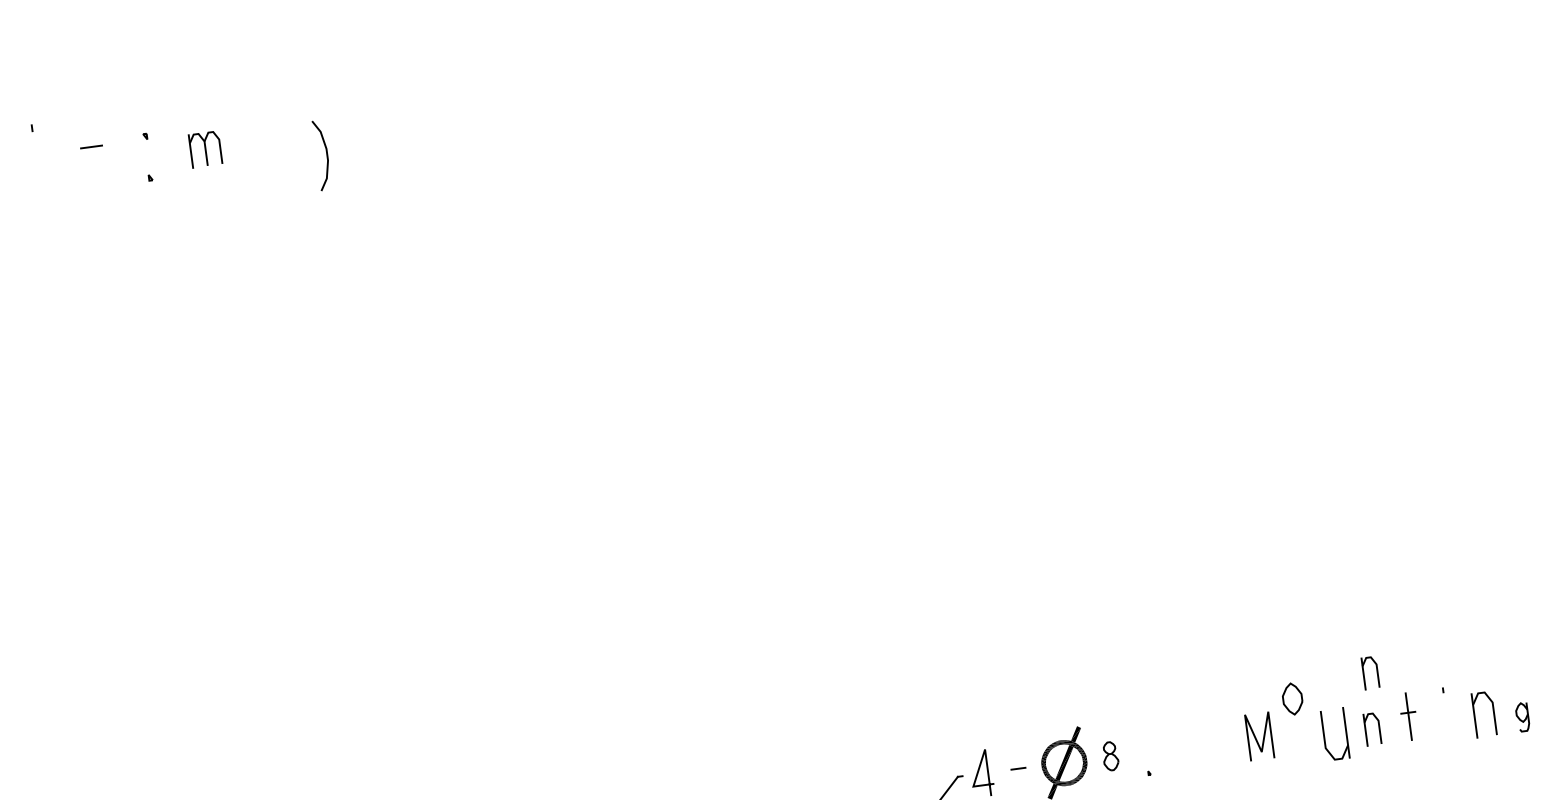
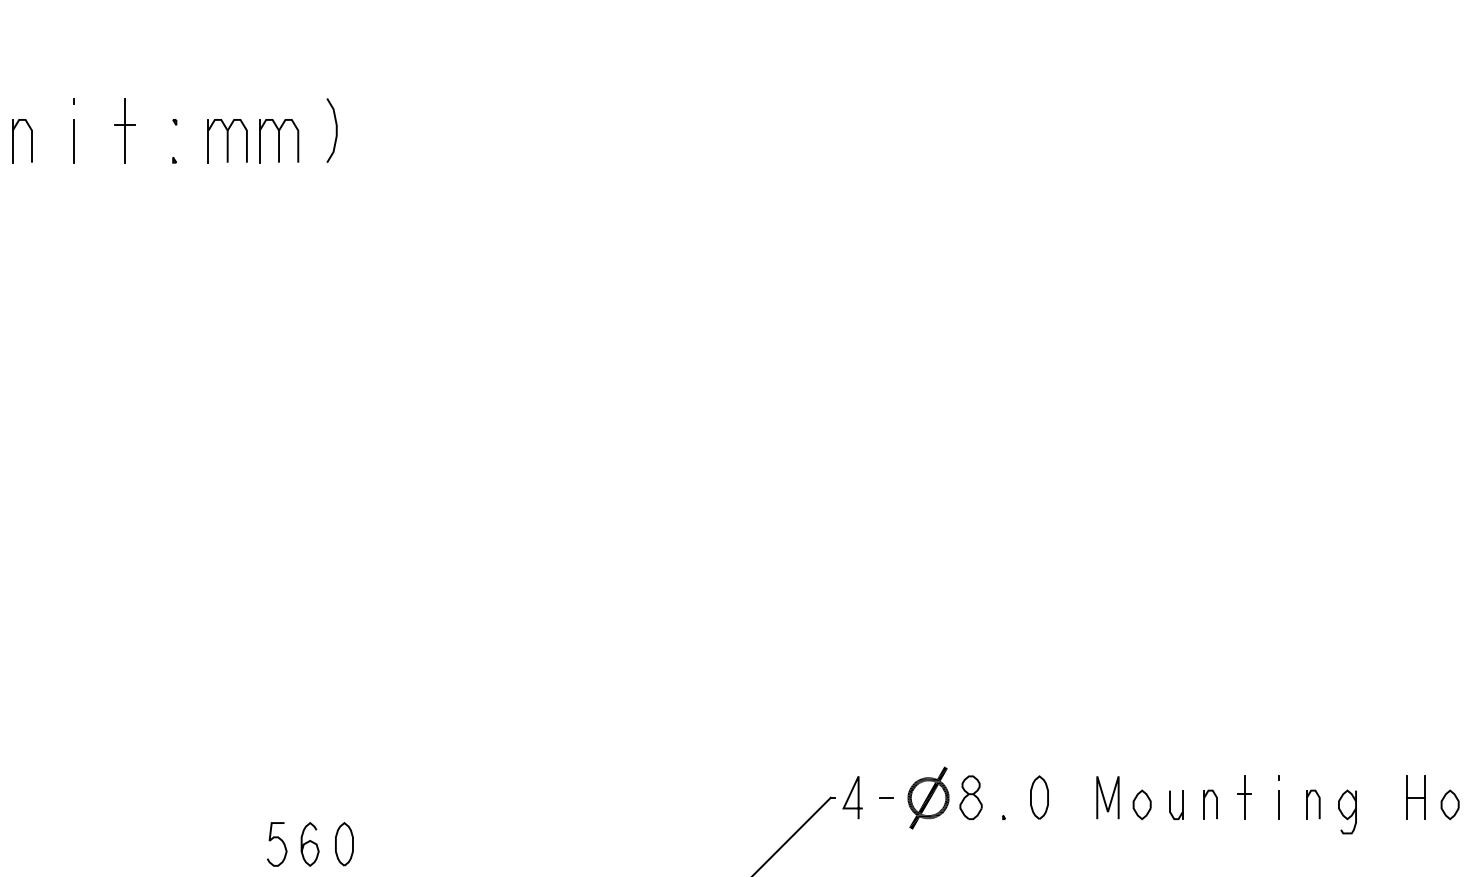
part: (262, 142) -> (279, 141), added
part: (205, 149) -> (227, 141), size x1.43
line: (92, 152) -> (125, 130), added
curve: (325, 154) -> (335, 130), moved
line: (37, 171) -> (73, 140), added
part: (1370, 672) -> (1215, 753), removed
part: (1291, 698) -> (1141, 804), moved
part: (1484, 714) -> (1313, 804), size x0.71
part: (1522, 716) -> (1347, 811), size x1.67
line: (1447, 718) -> (1279, 804), added
part: (1335, 733) -> (1176, 804), size x0.62
part: (1185, 746) -> (1039, 797), added
part: (1109, 756) -> (970, 797), size x1.67

